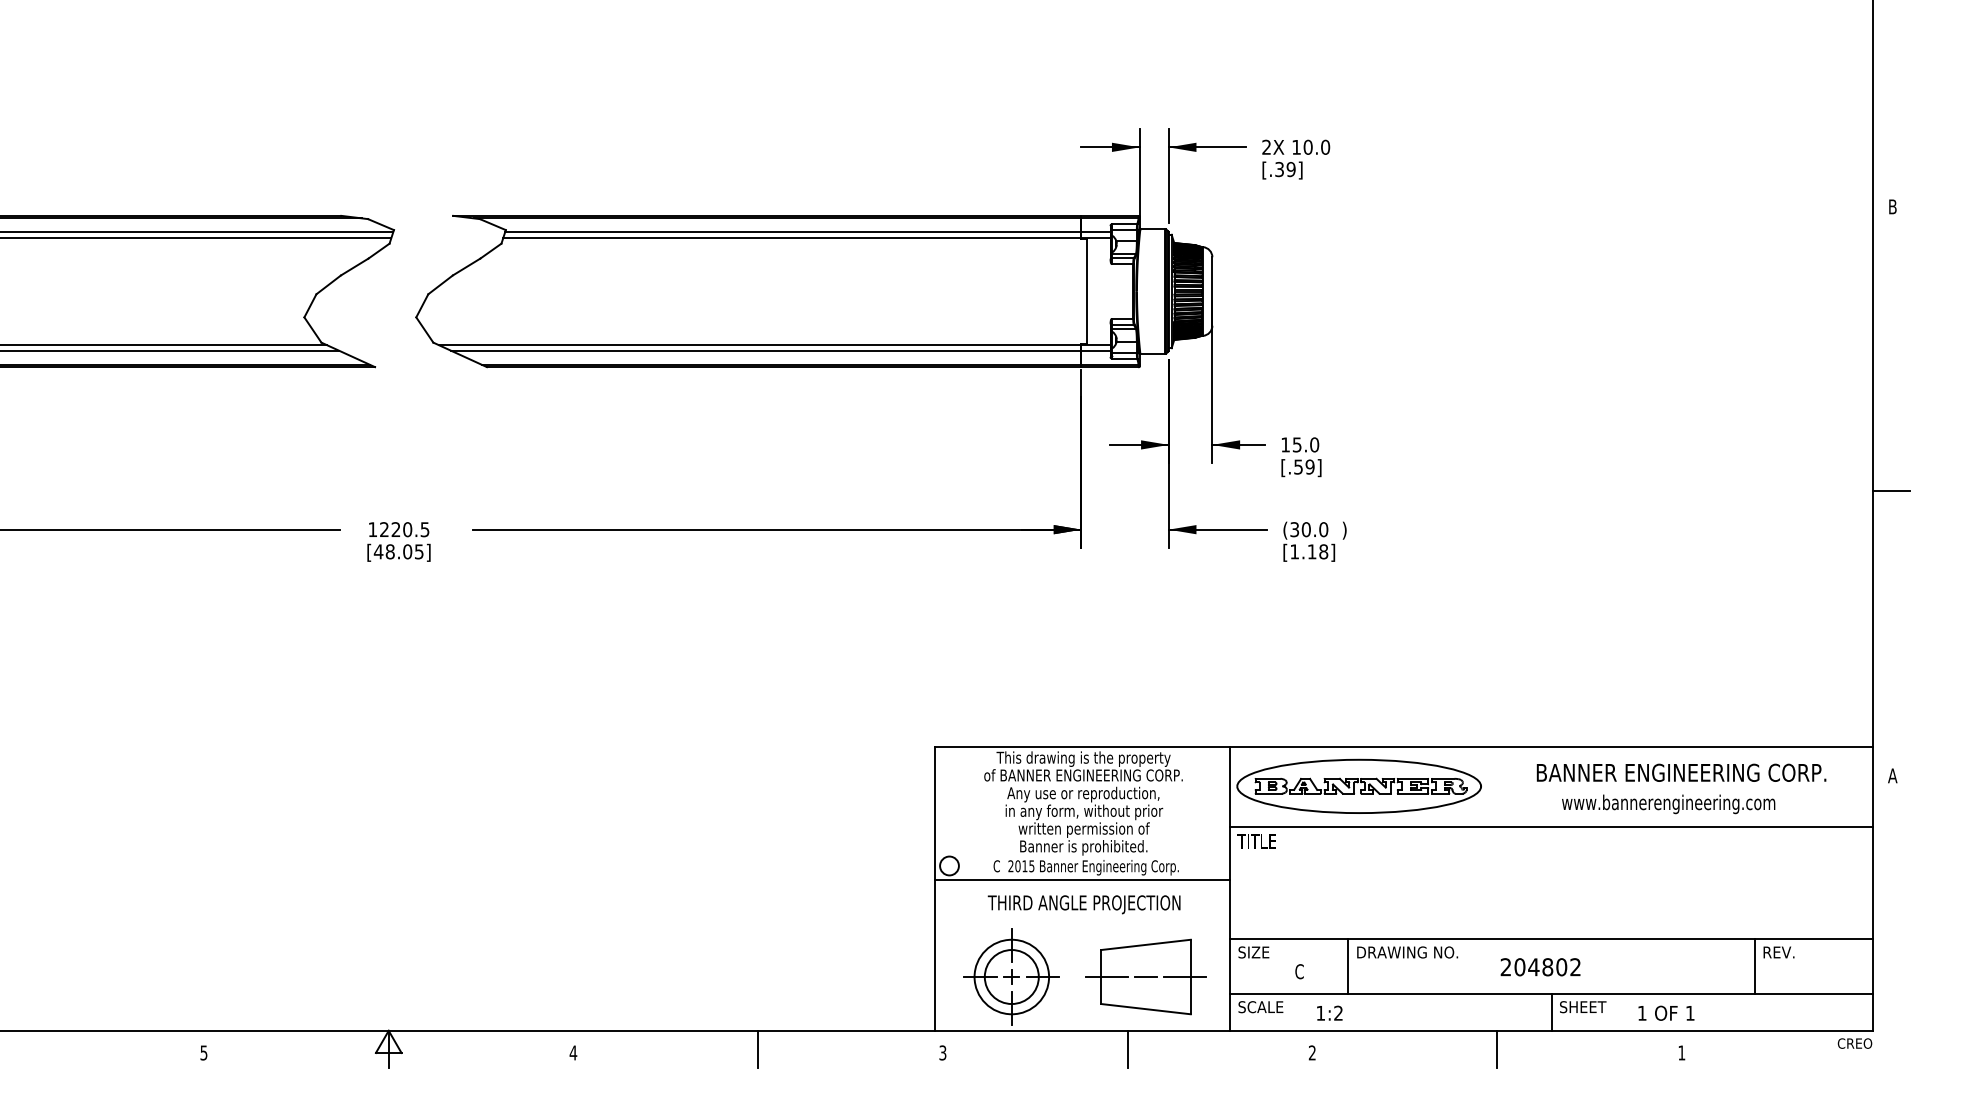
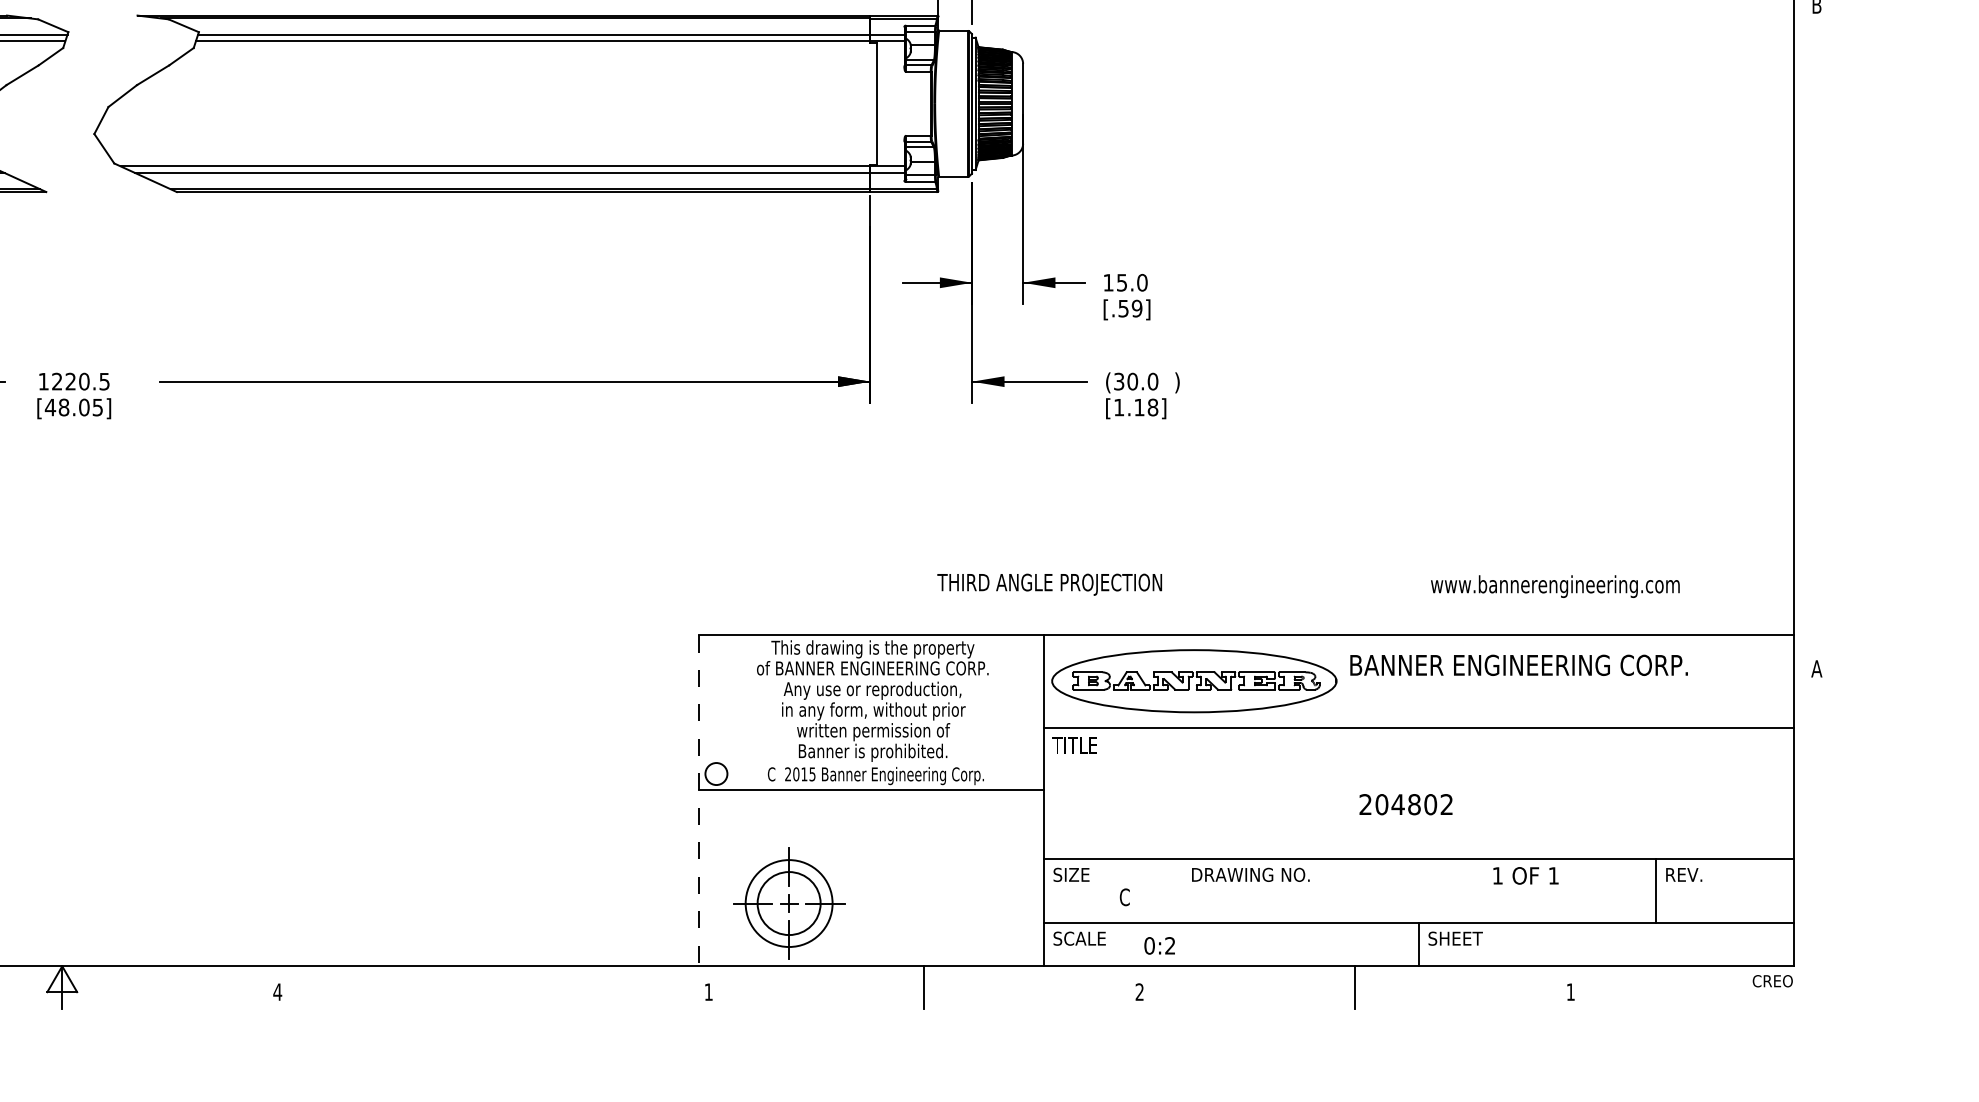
line: (1890, 491) -> (1814, 337), removed
text: (1681, 772) -> (1519, 664), moved
text: (1668, 804) -> (1555, 586), moved
line: (934, 888) -> (698, 800), solid -> dashed
text: (1083, 904) -> (1048, 584), moved
line: (1348, 966) -> (1181, 891), removed
text: (1540, 967) -> (1405, 804), moved
part: (1145, 976) -> (945, 902), removed
text: (1320, 1012) -> (1149, 944), 1:2 -> 0:2
text: (1666, 1012) -> (1526, 874), moved
line: (758, 1048) -> (493, 986), removed
text: (942, 1052) -> (708, 991), 3 -> 1

